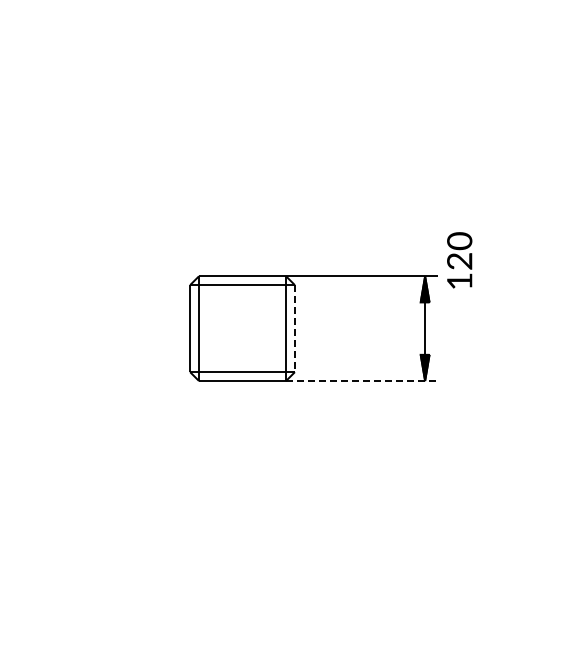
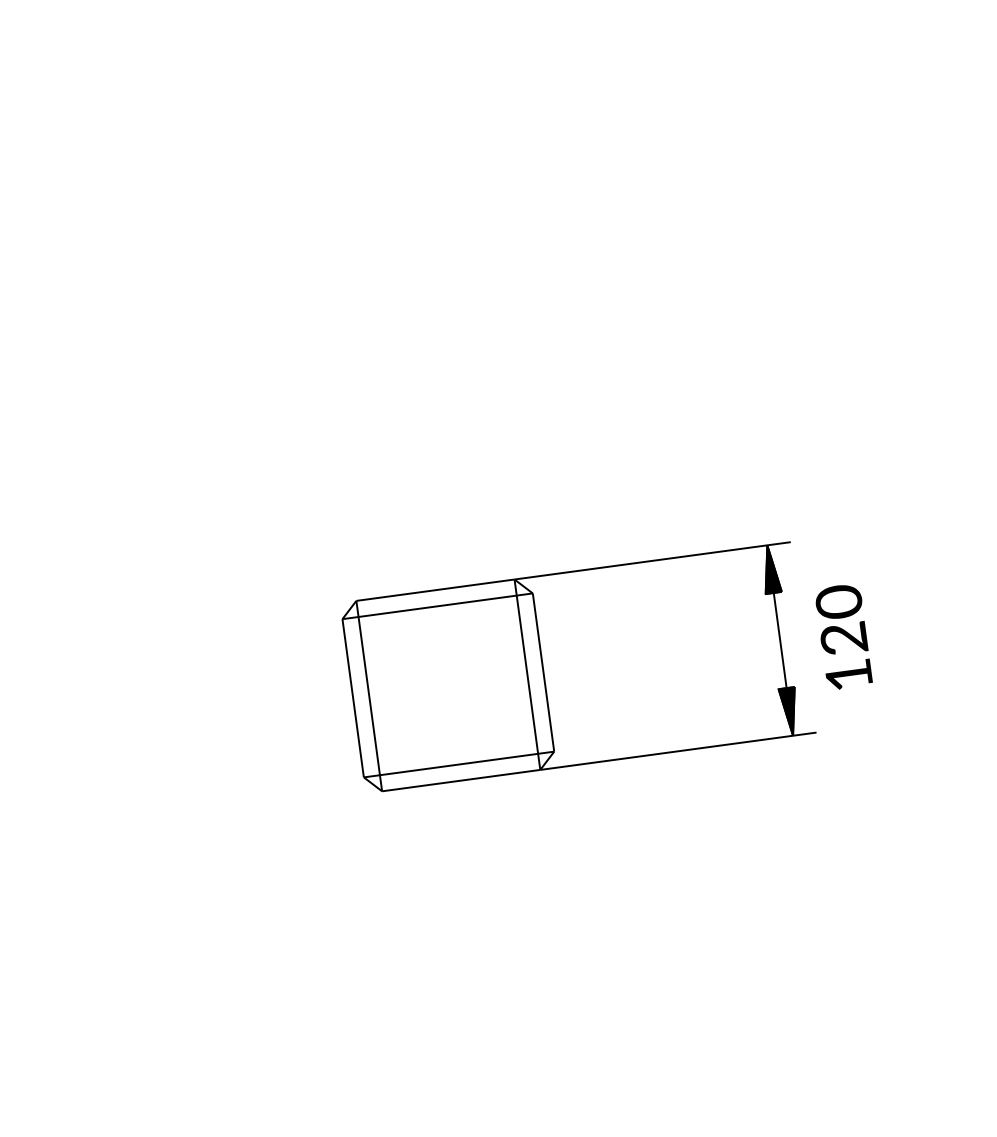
text: (459, 260) -> (843, 637), moved
line: (294, 328) -> (542, 672), dashed -> solid
line: (362, 381) -> (679, 752), dashed -> solid

